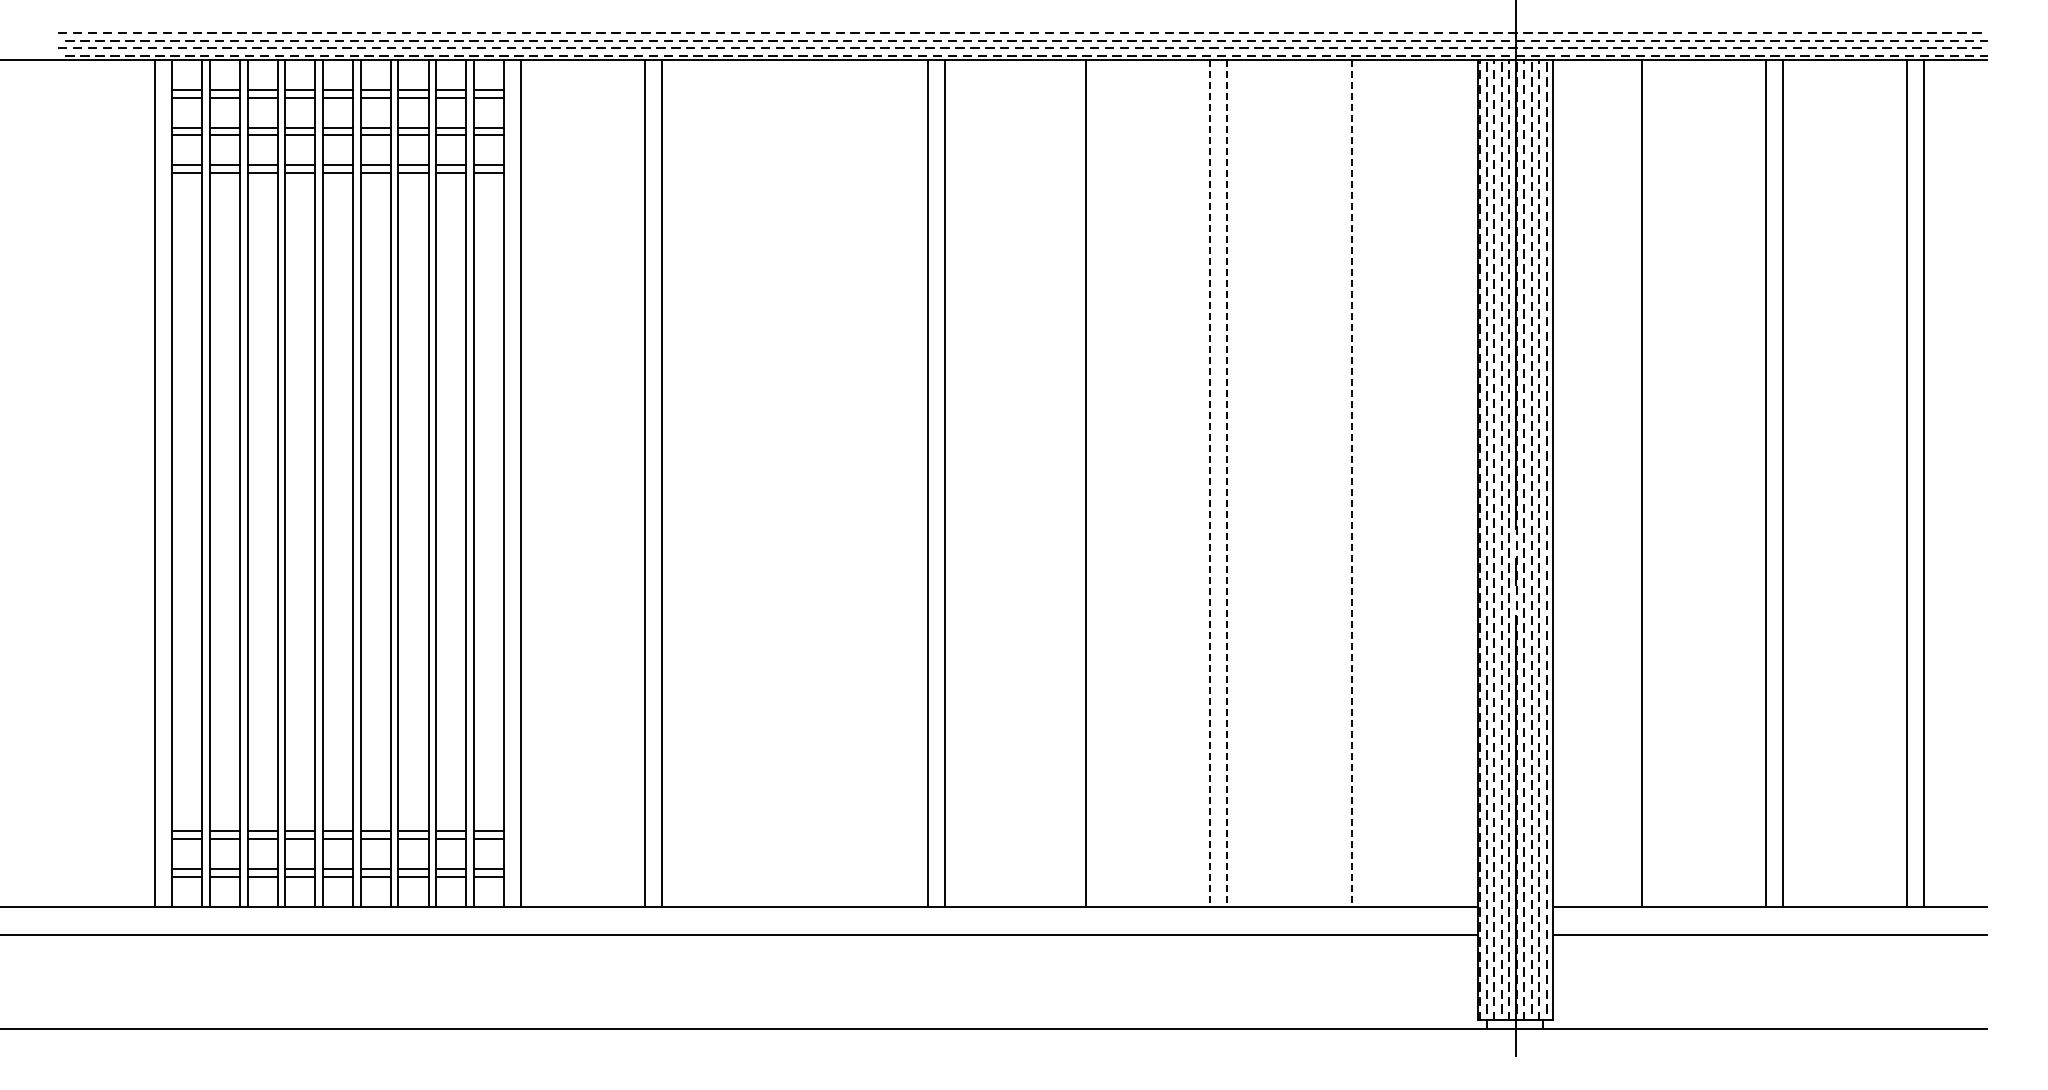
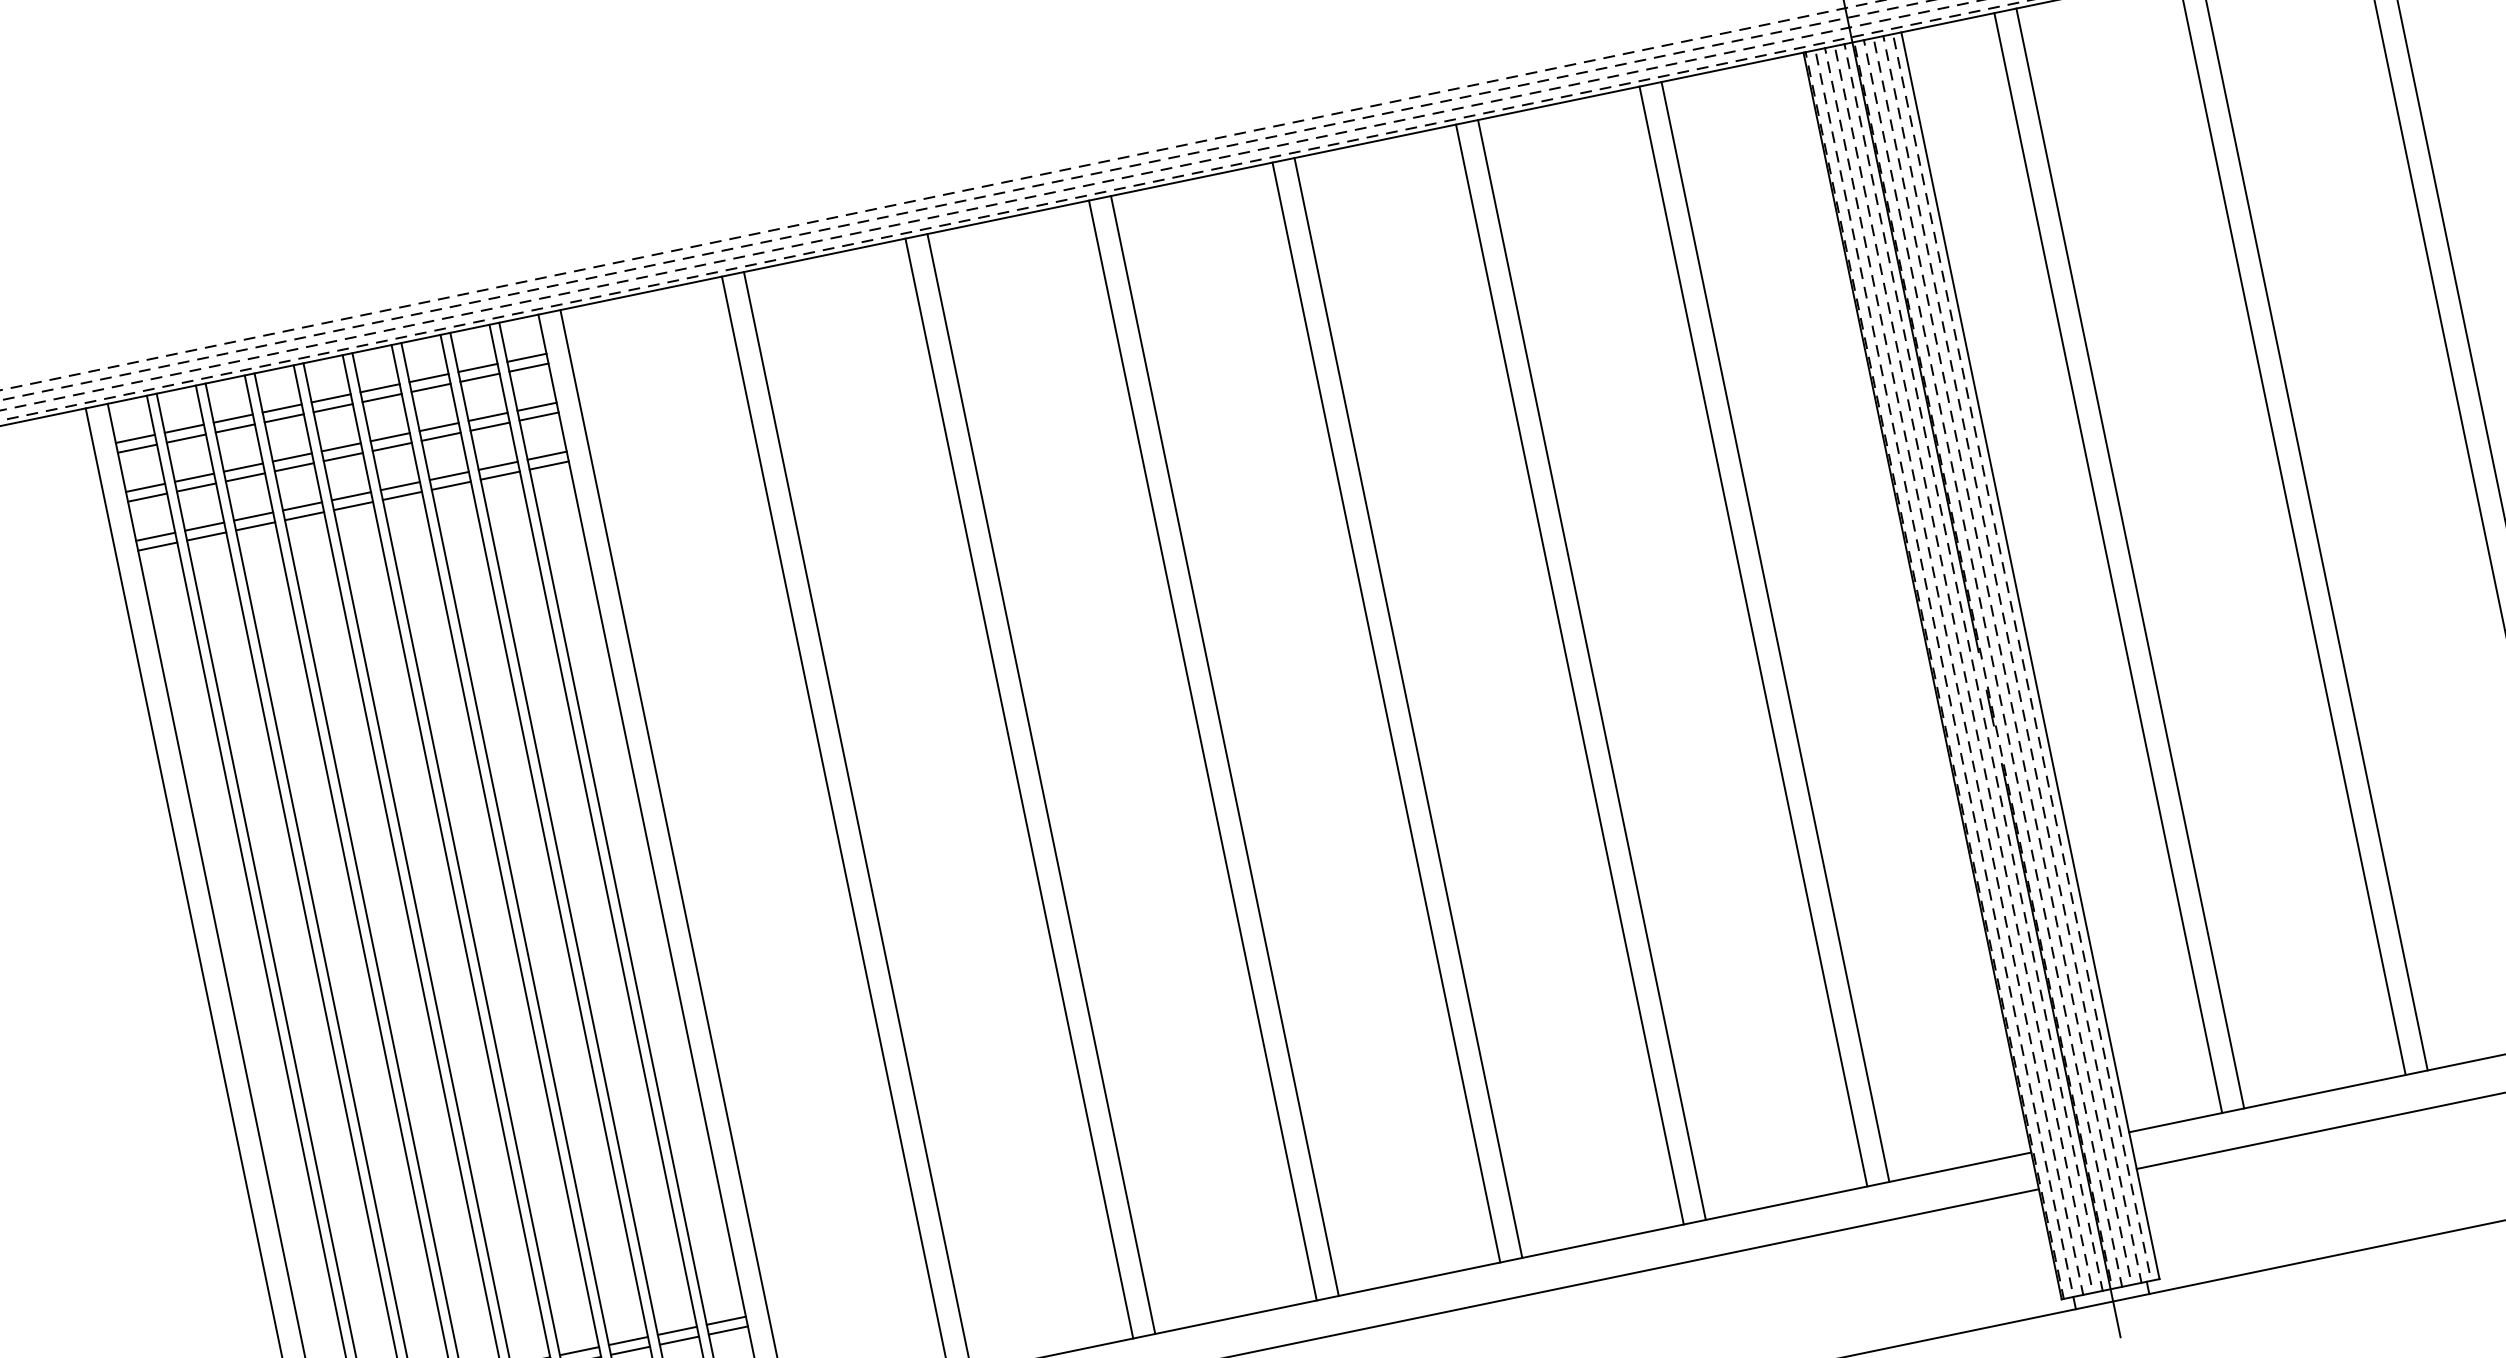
line: (786, 482) -> (1019, 787), added
line: (803, 482) -> (1041, 782), added
line: (1069, 482) -> (1386, 711), added
line: (1368, 482) -> (1775, 630), added
line: (1624, 482) -> (2107, 562), added
line: (1210, 483) -> (1570, 674), dashed -> solid
line: (1227, 483) -> (1592, 670), dashed -> solid
line: (1351, 483) -> (1753, 636), dashed -> solid

